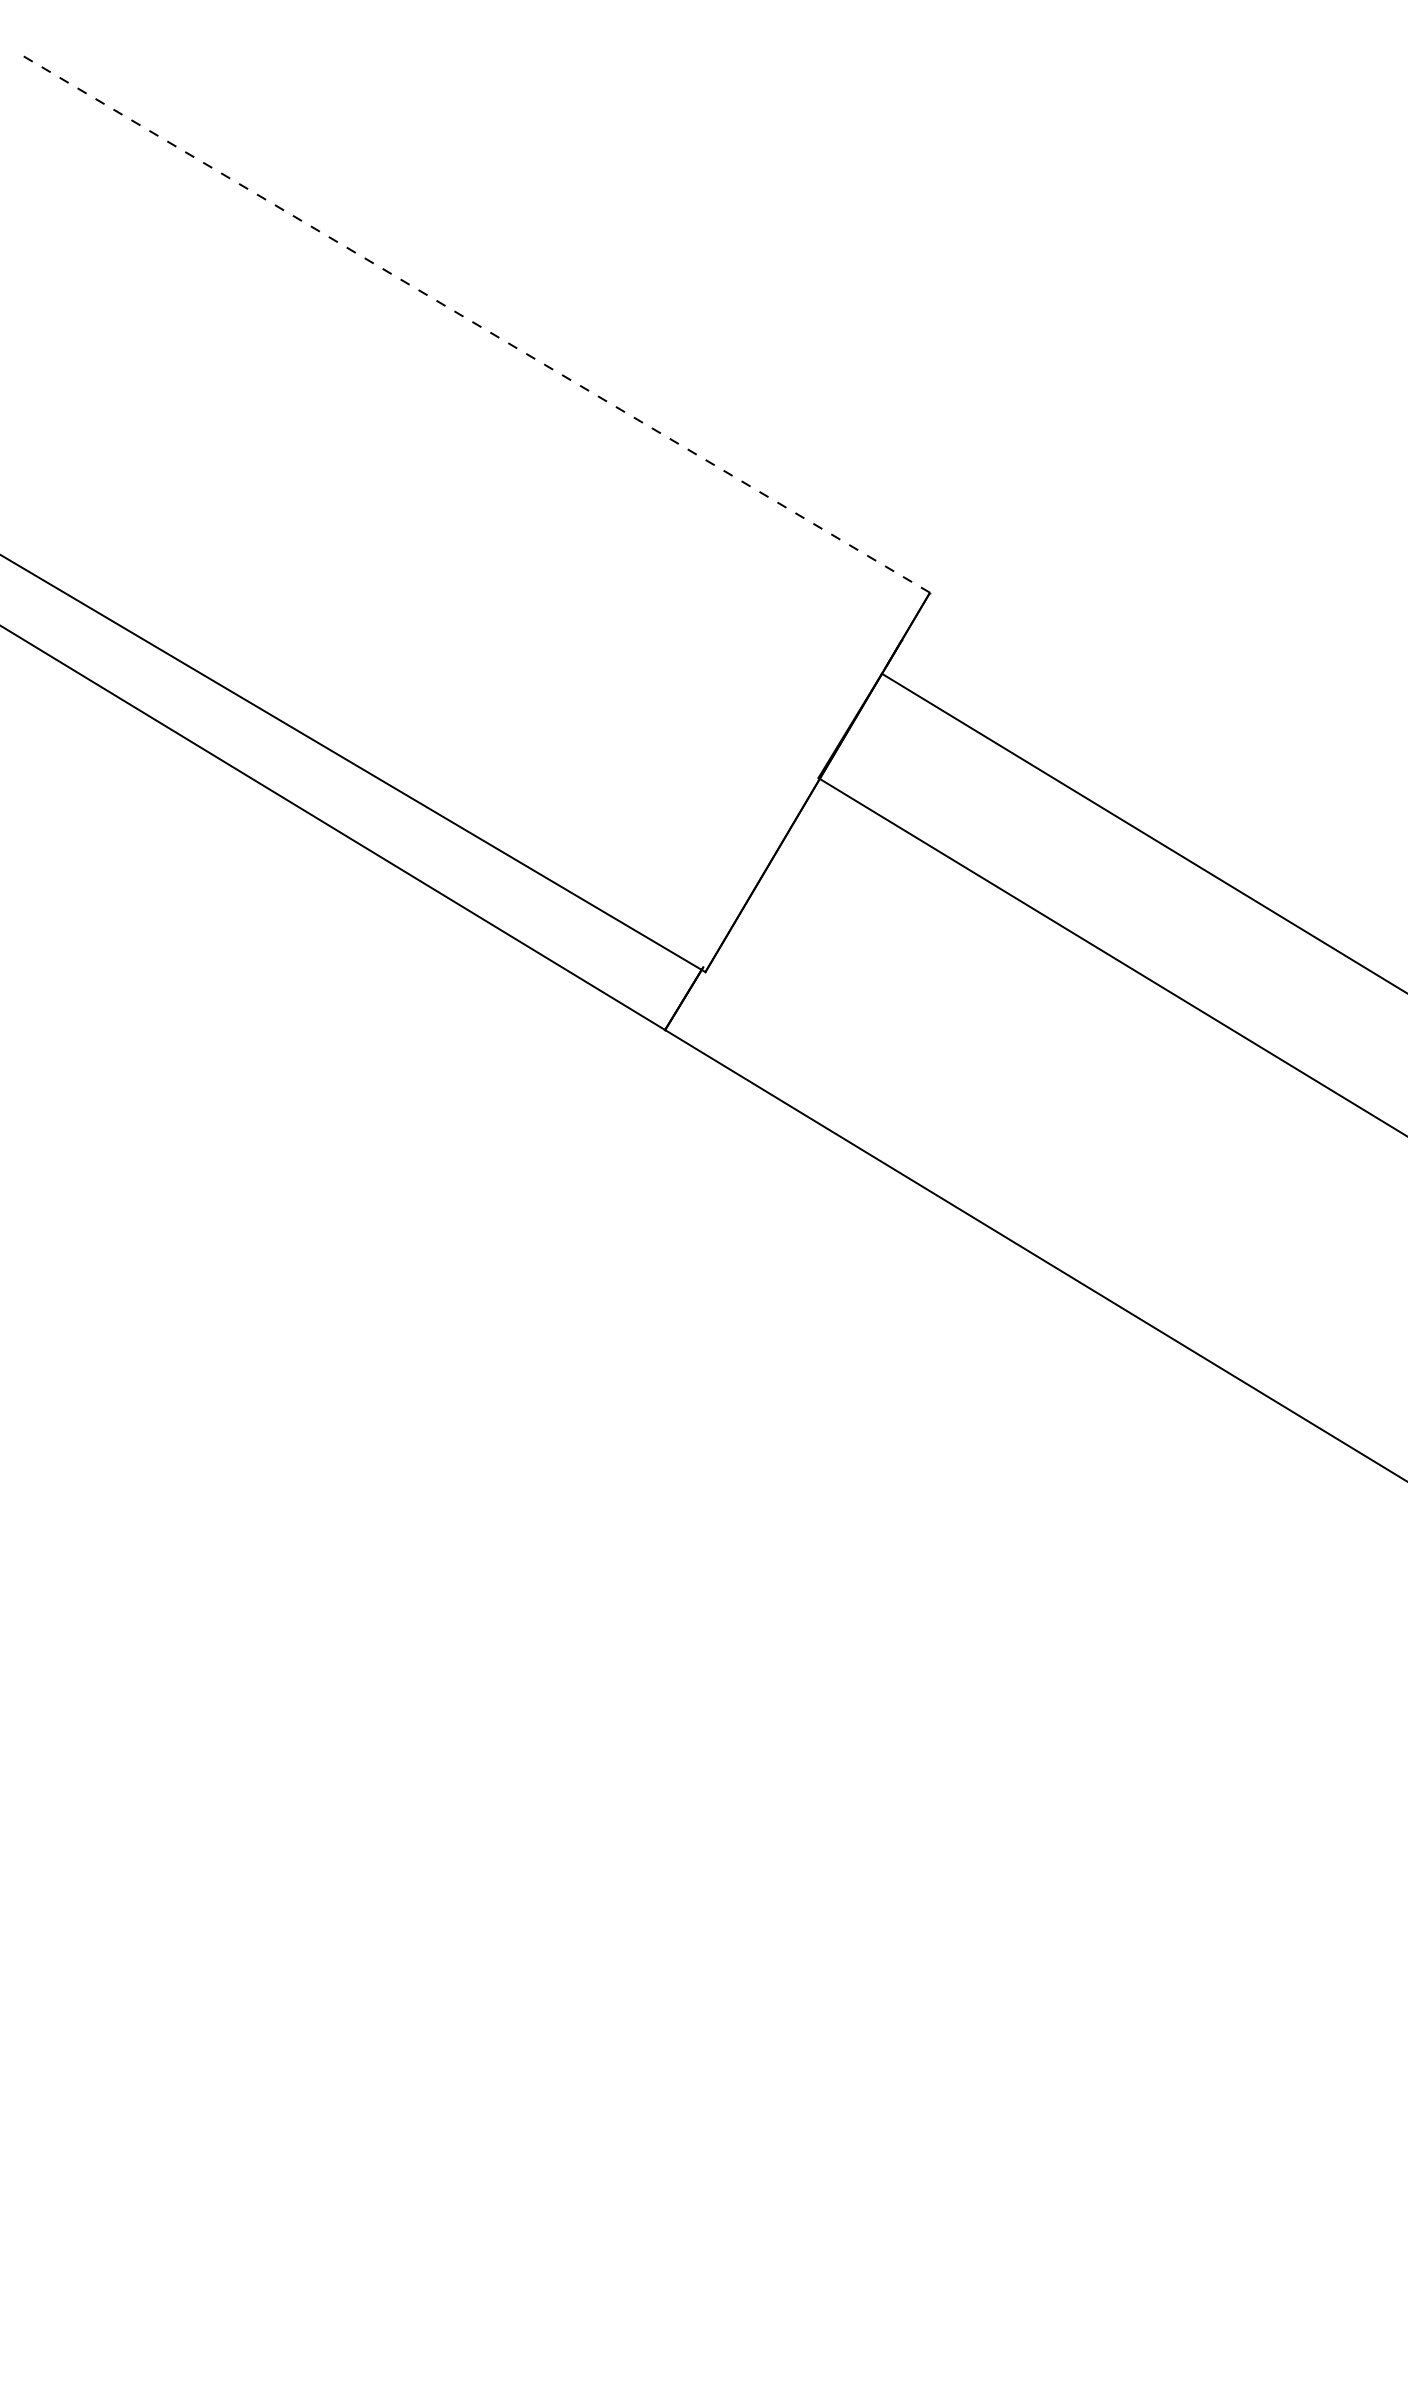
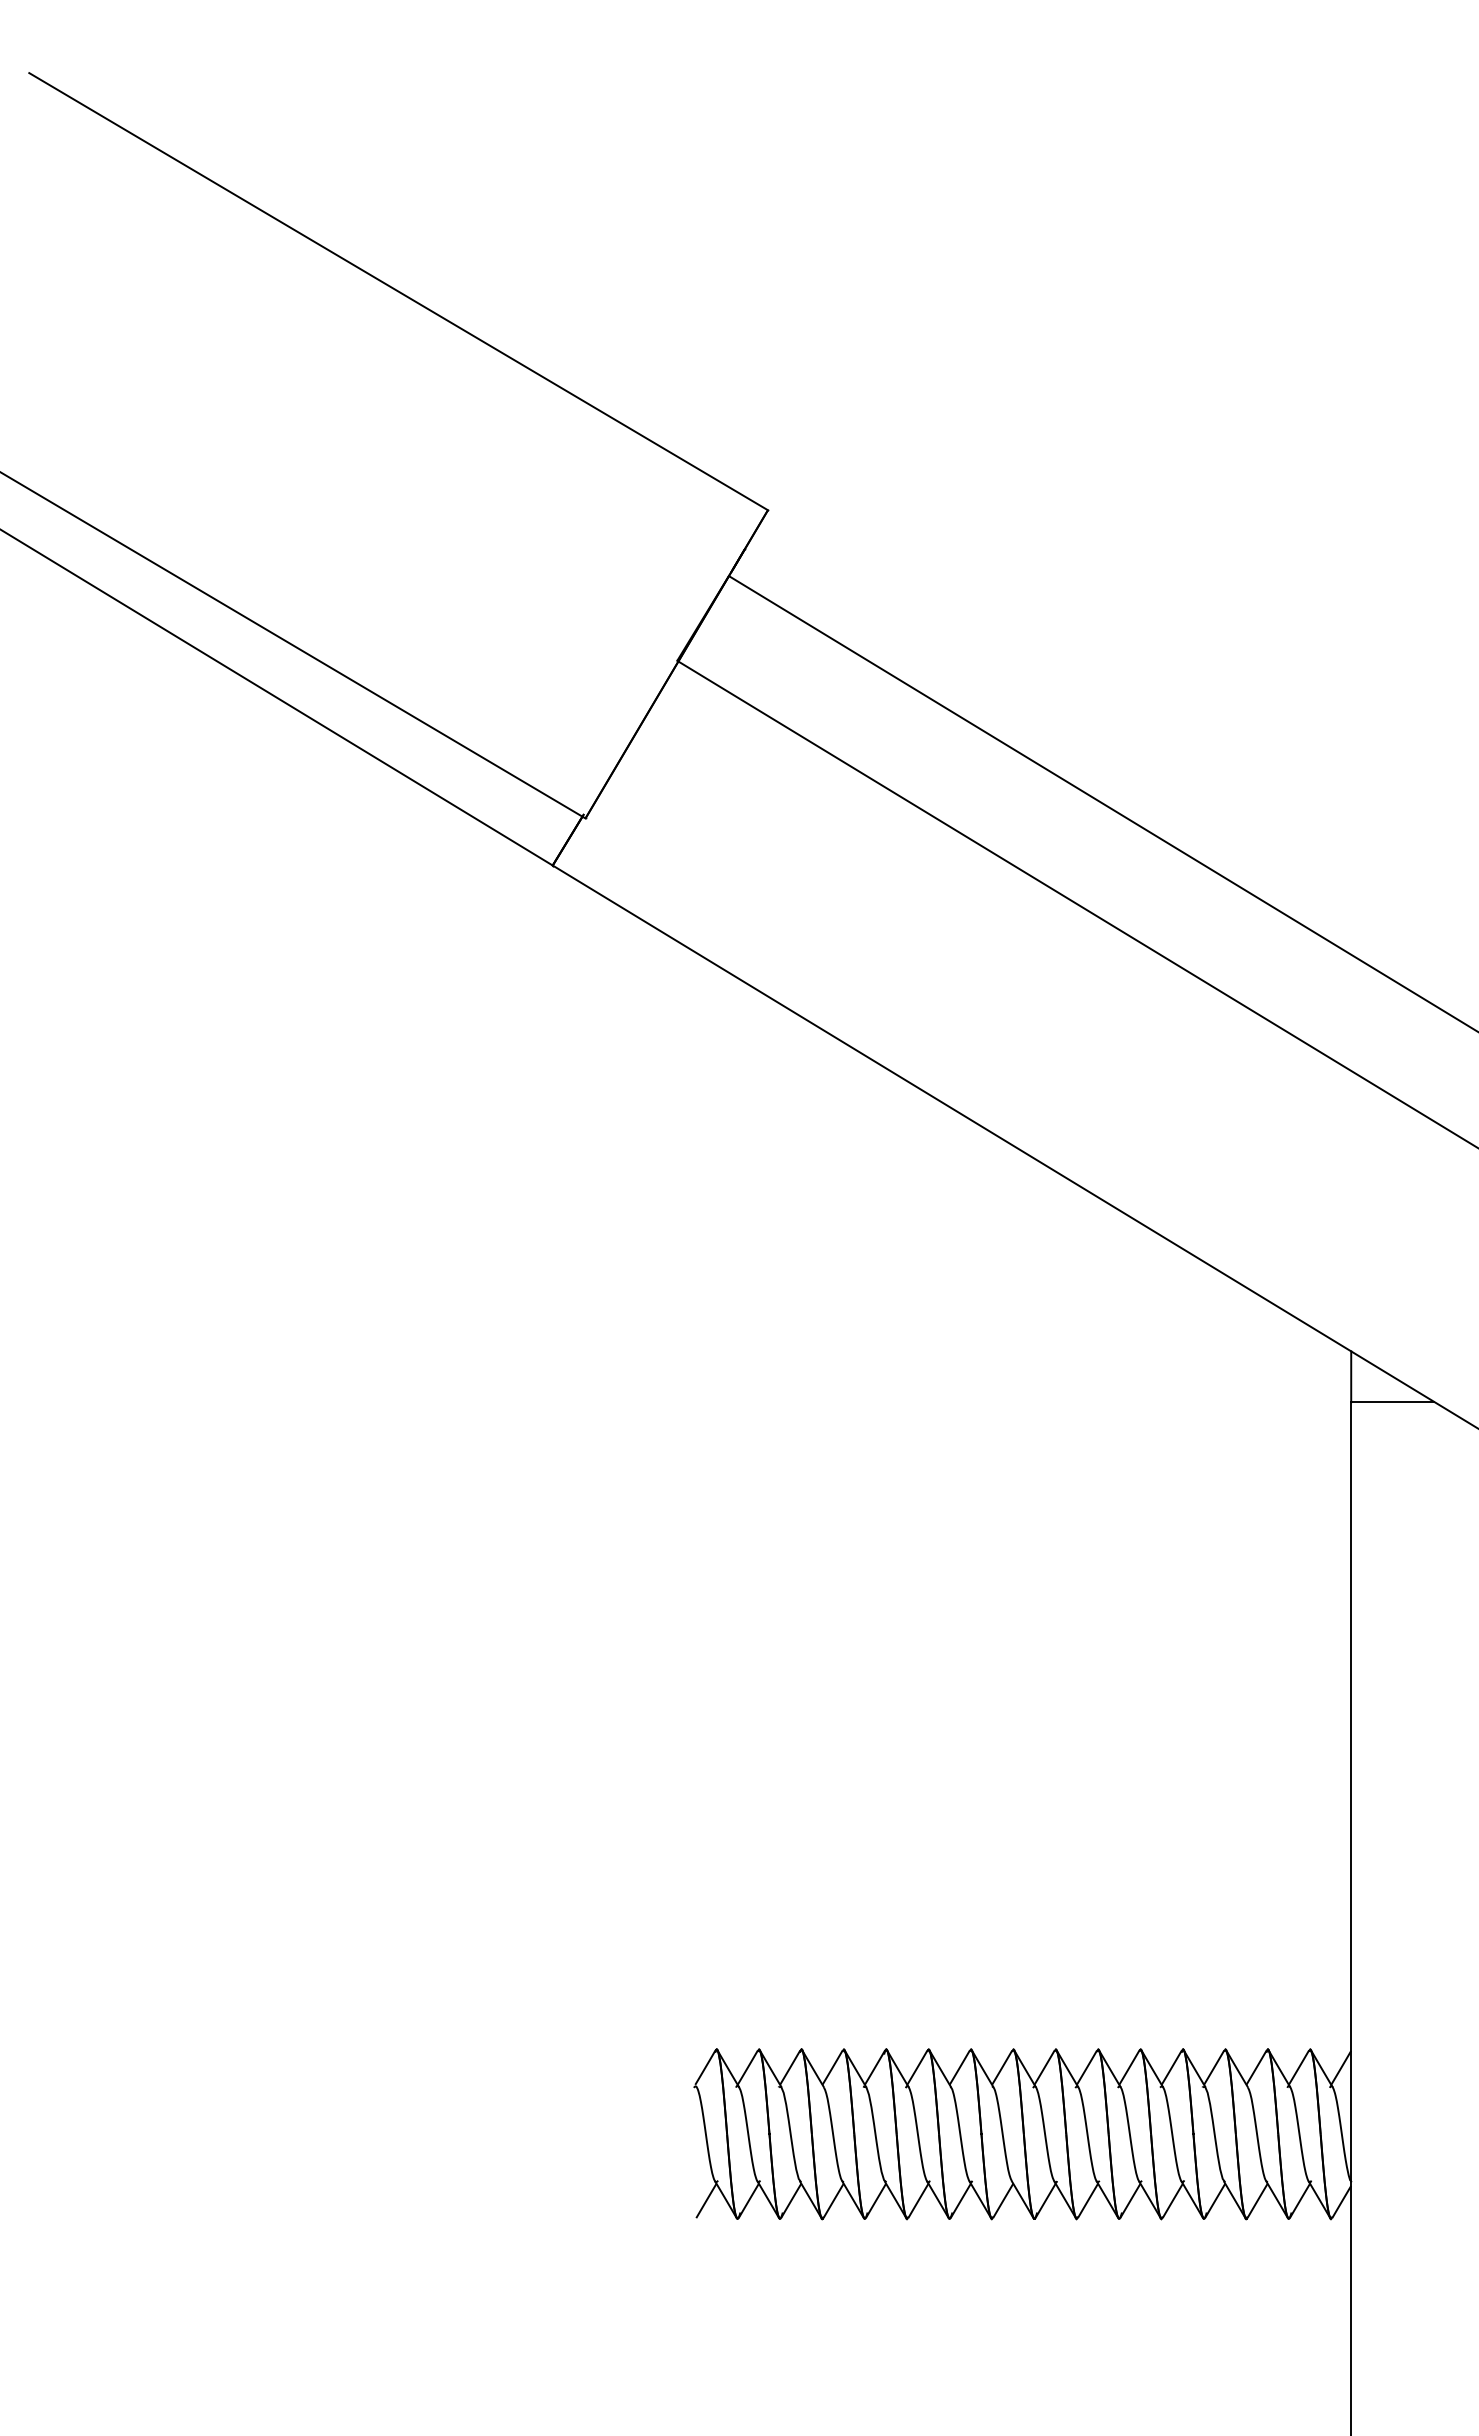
line: (475, 323) -> (398, 291), dashed -> solid

